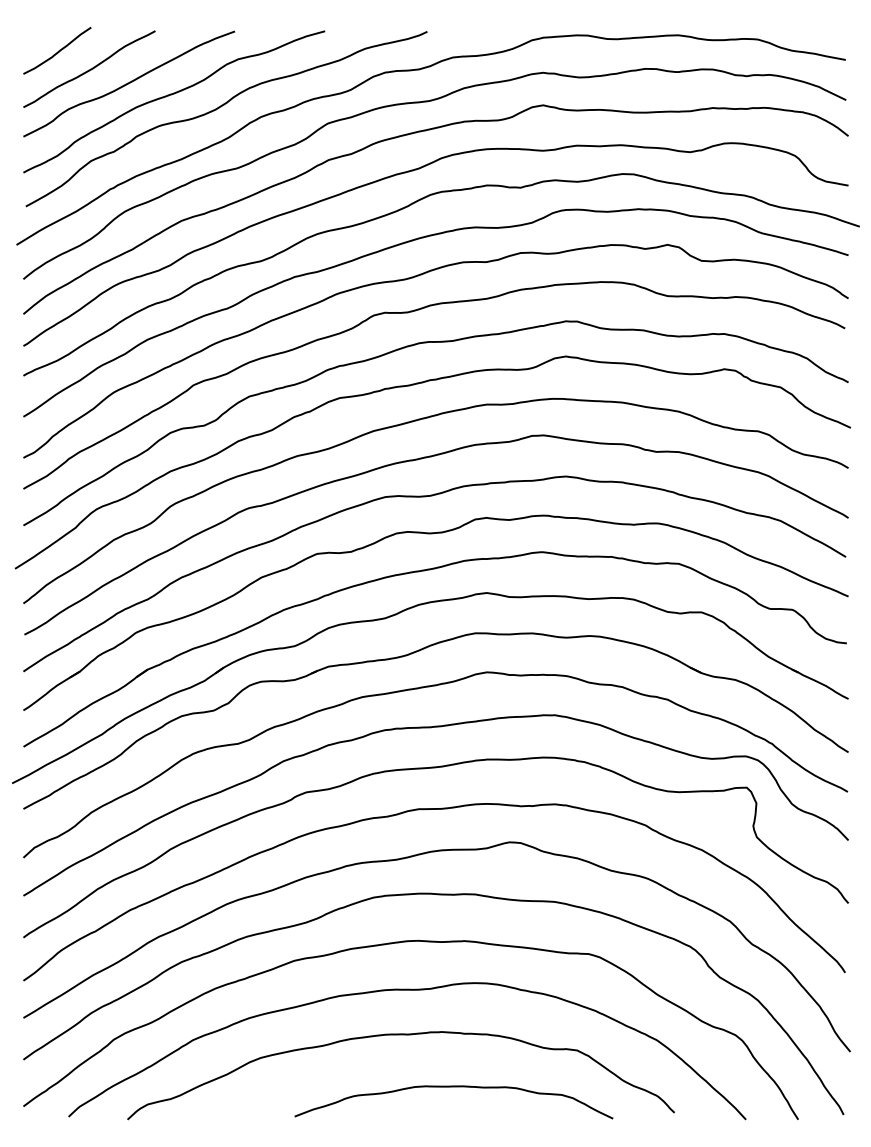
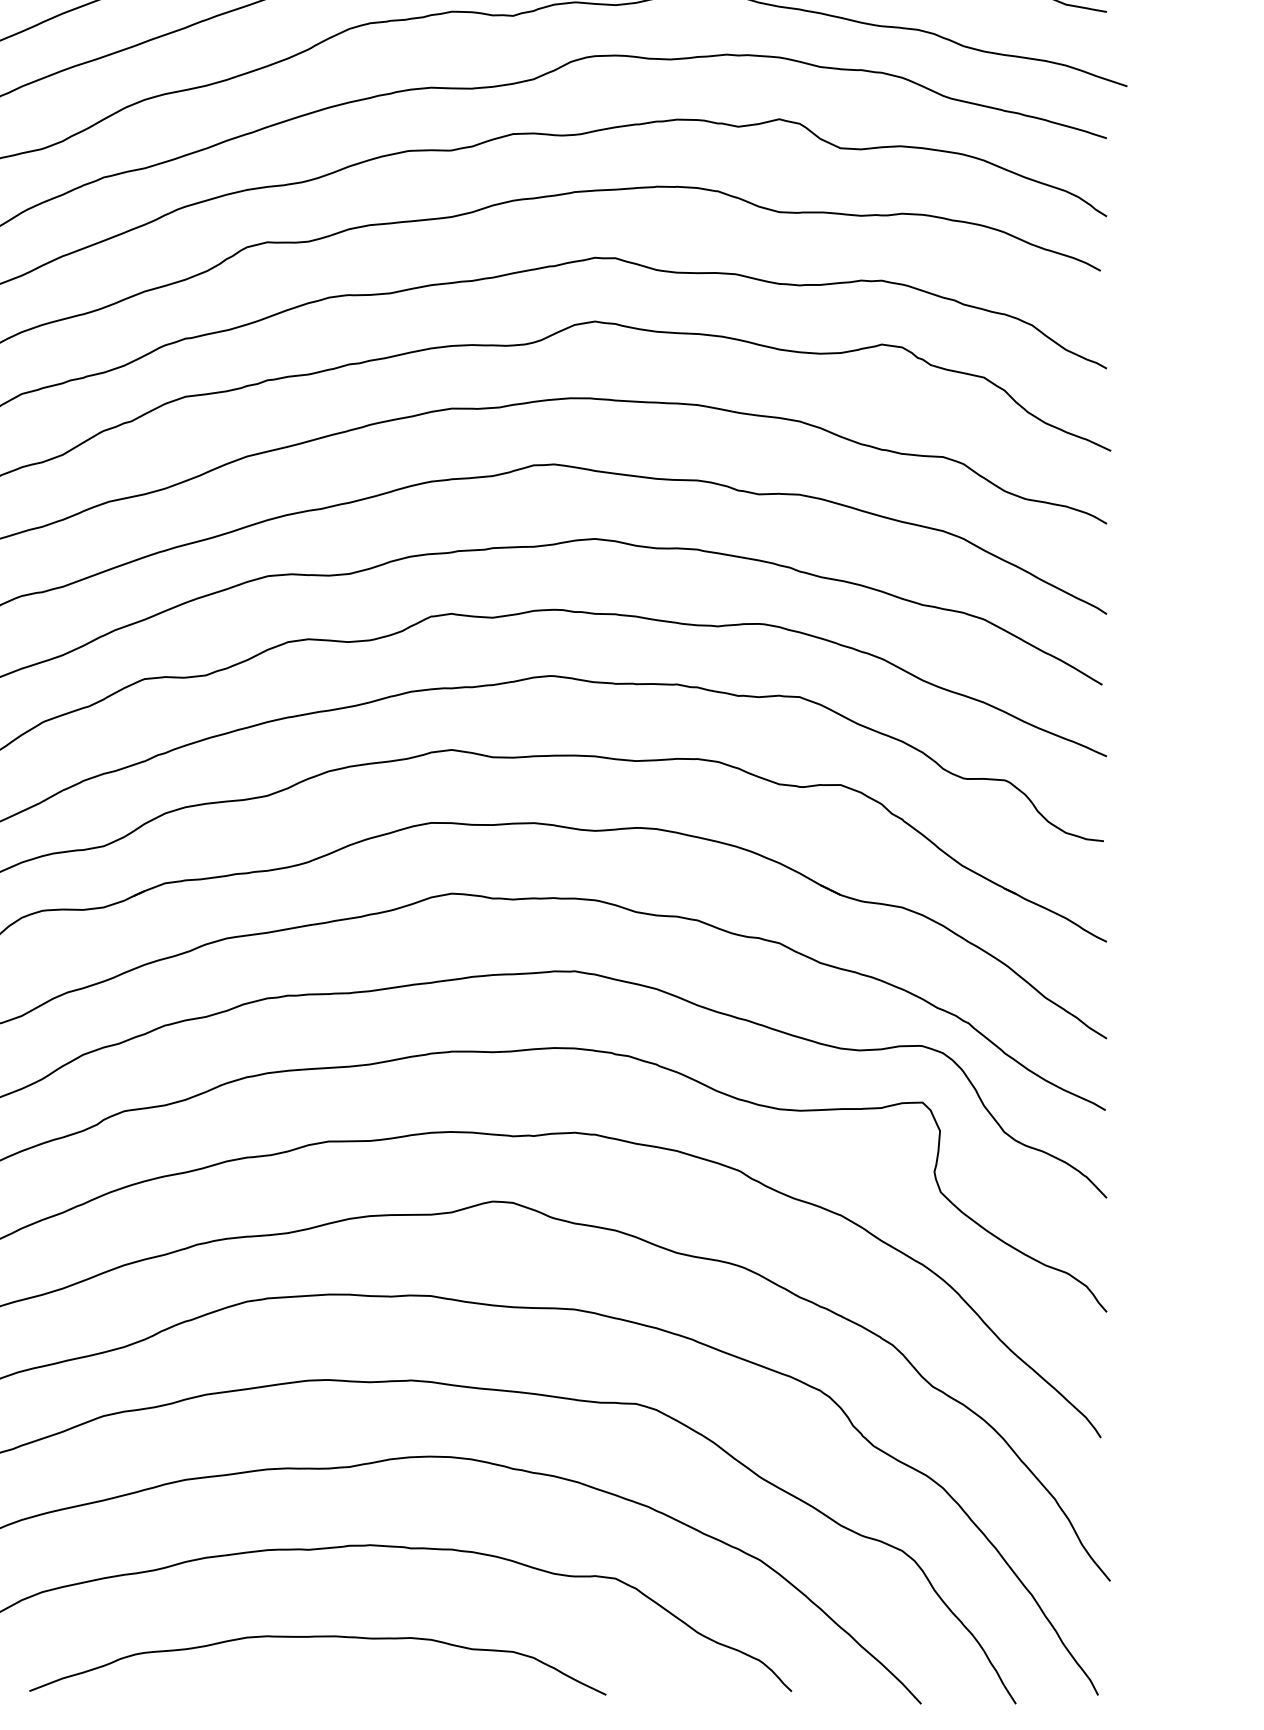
curve: (453, 1087) -> (317, 1638), moved

